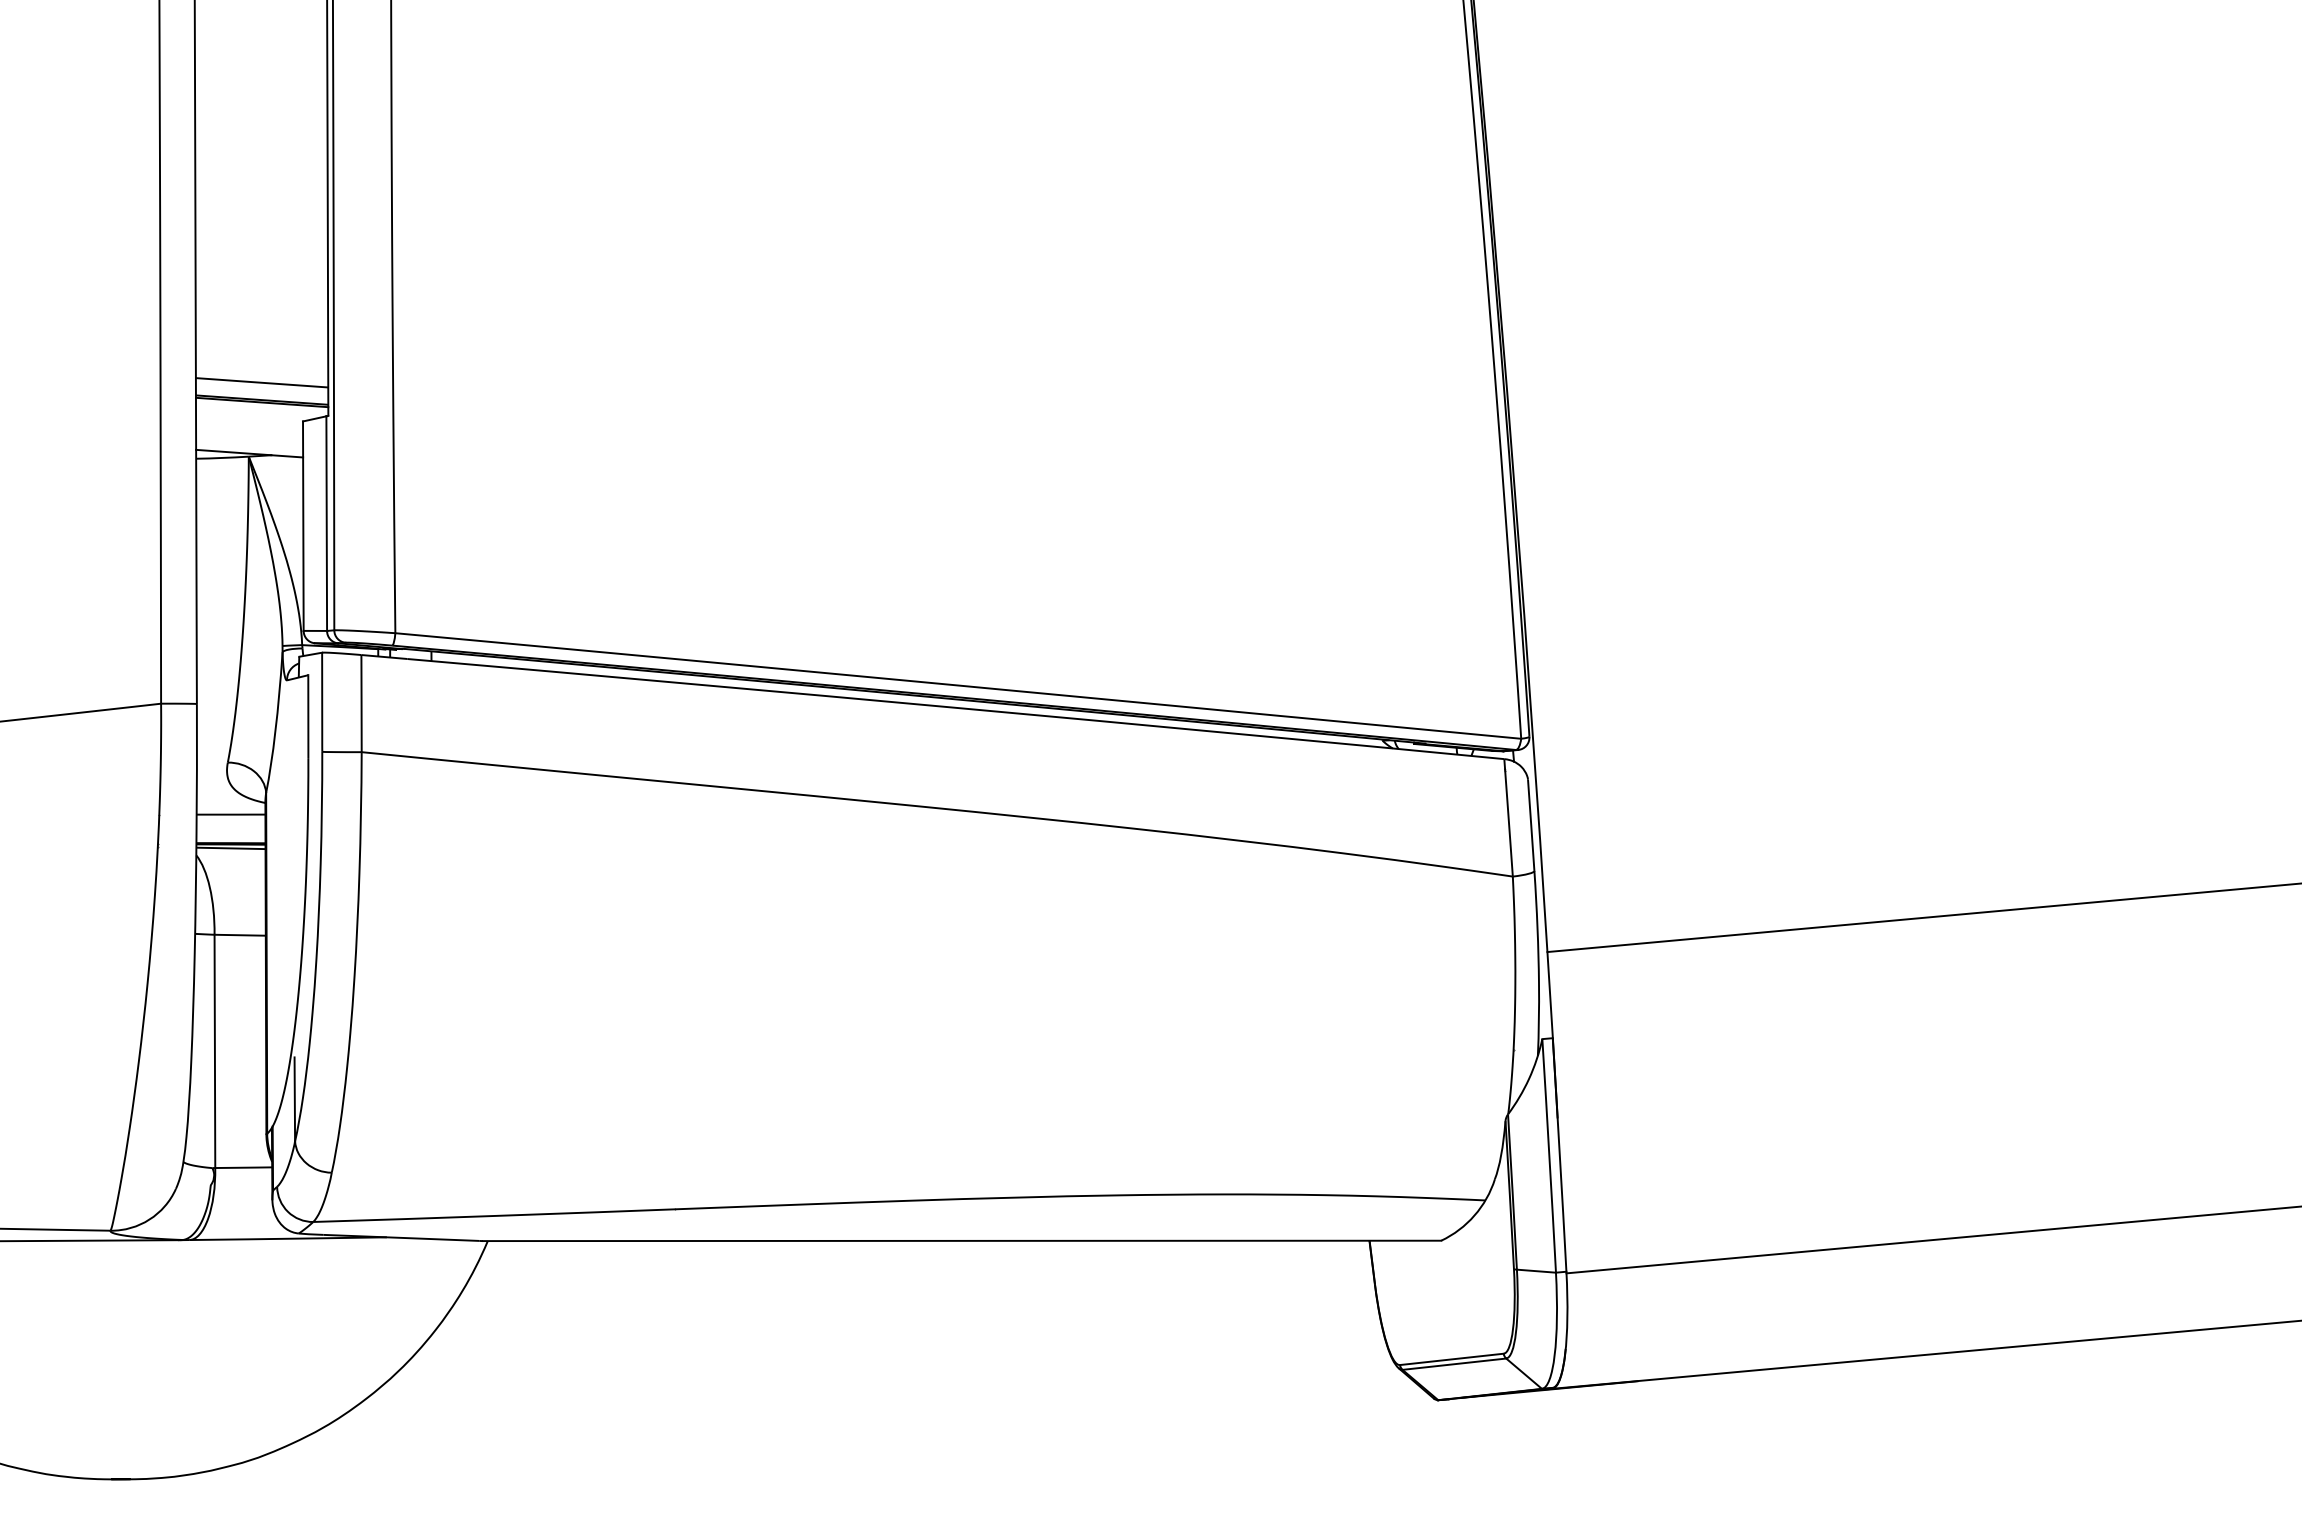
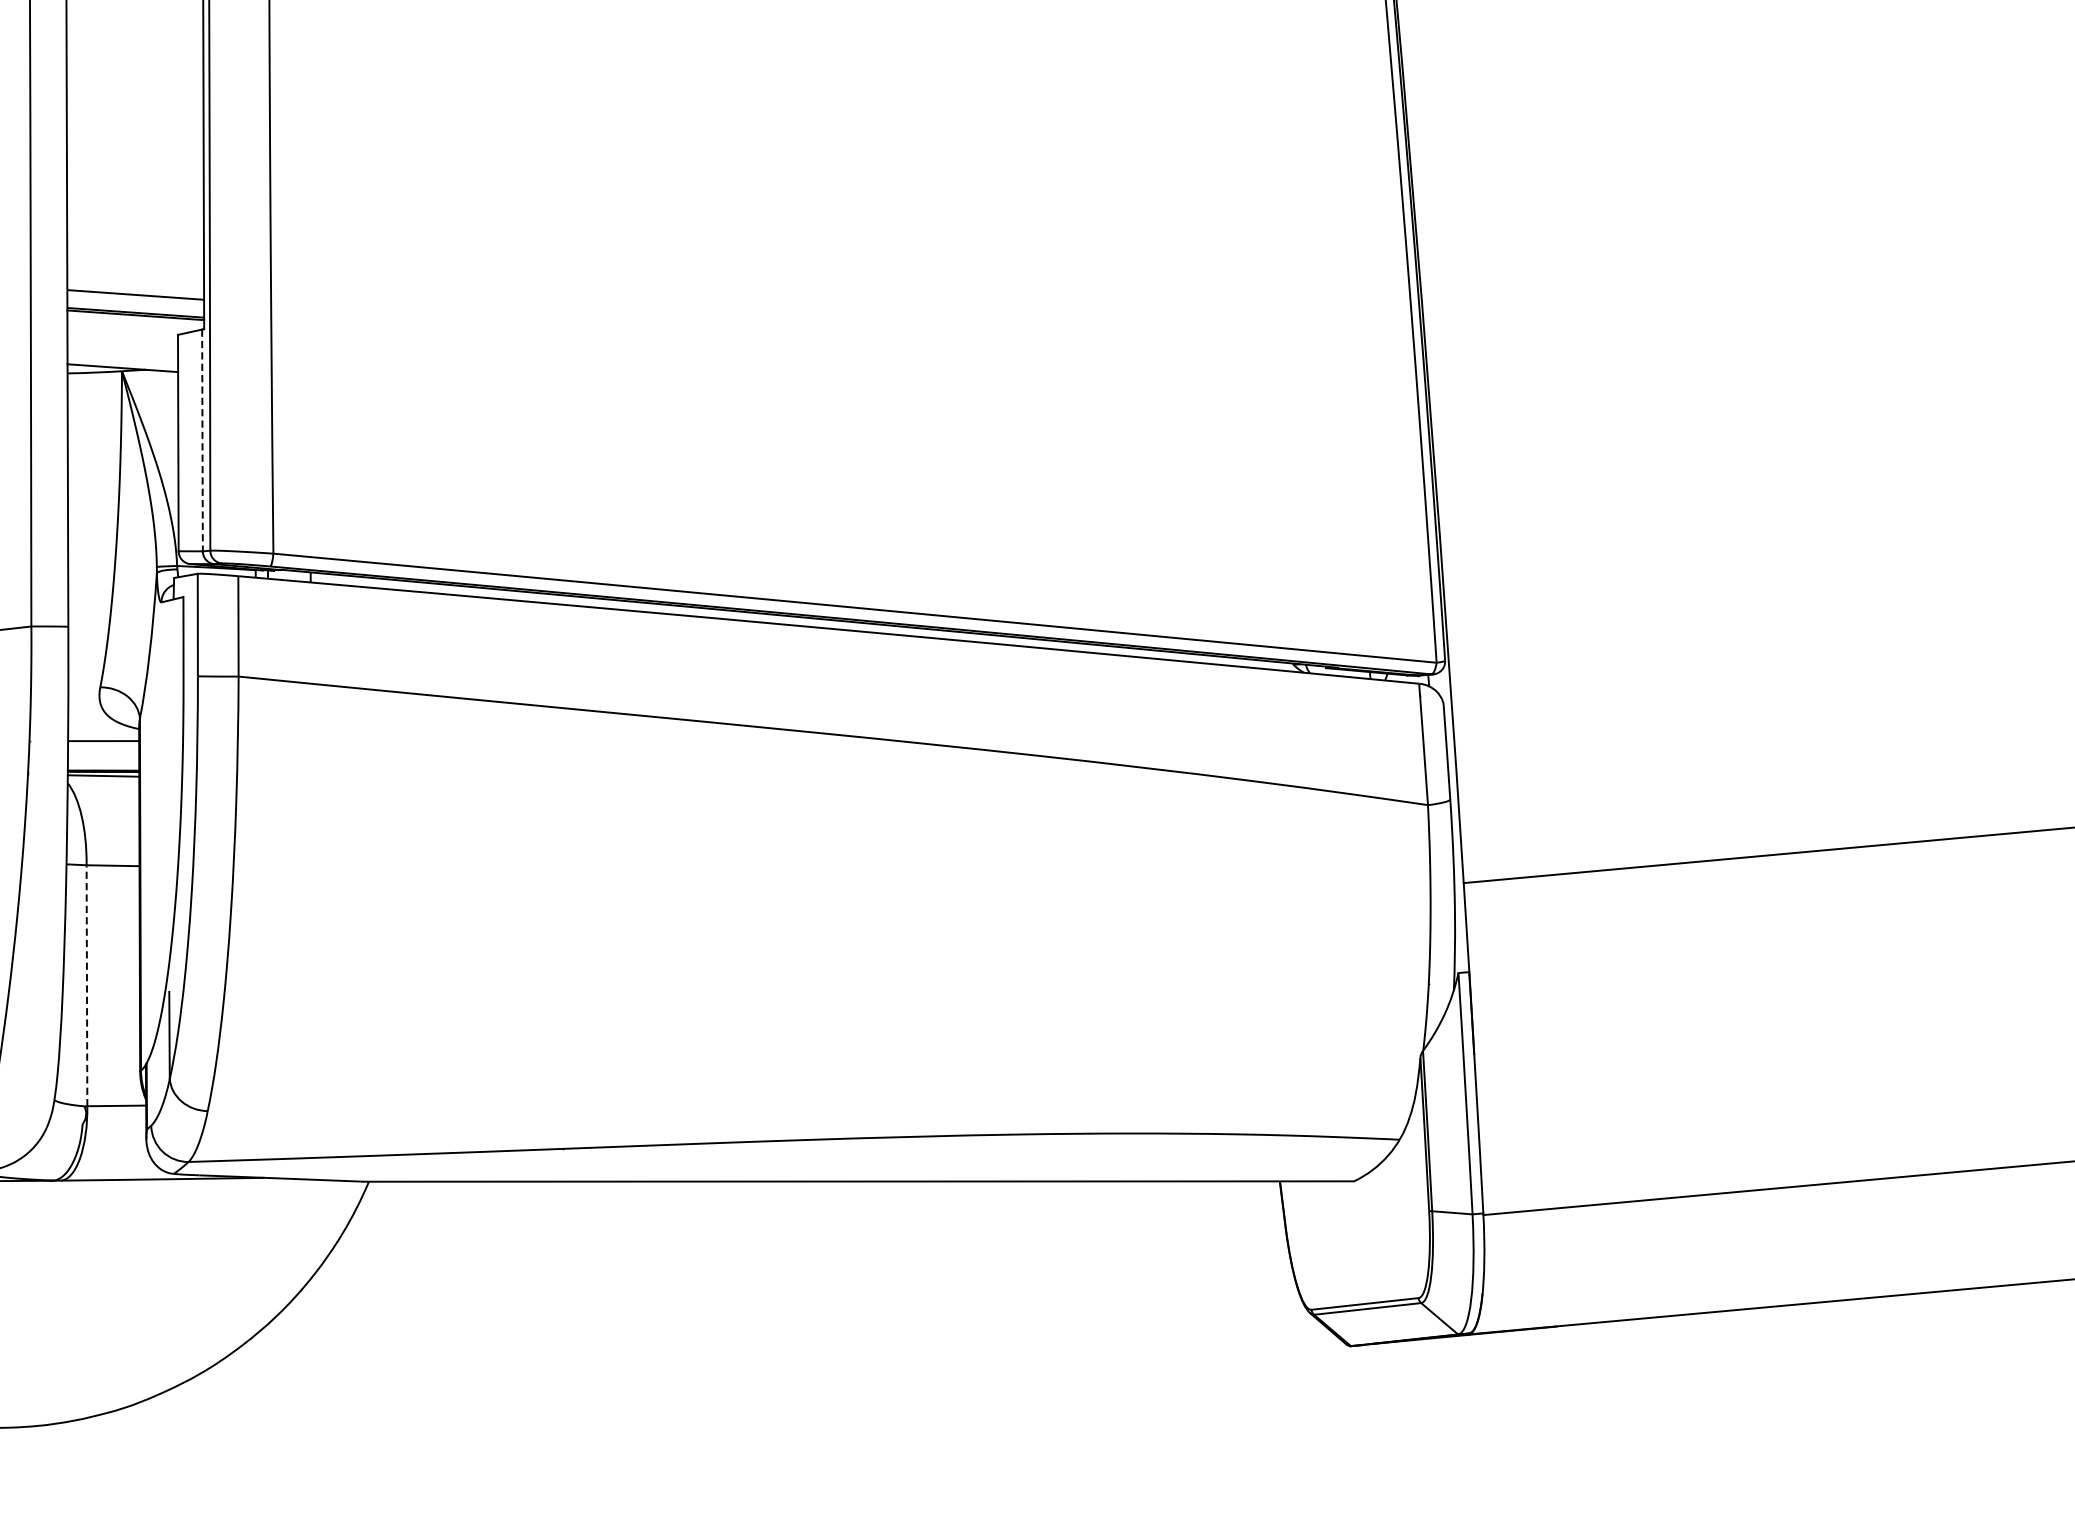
line: (326, 524) -> (202, 441), solid -> dashed
line: (214, 1051) -> (86, 985), solid -> dashed

